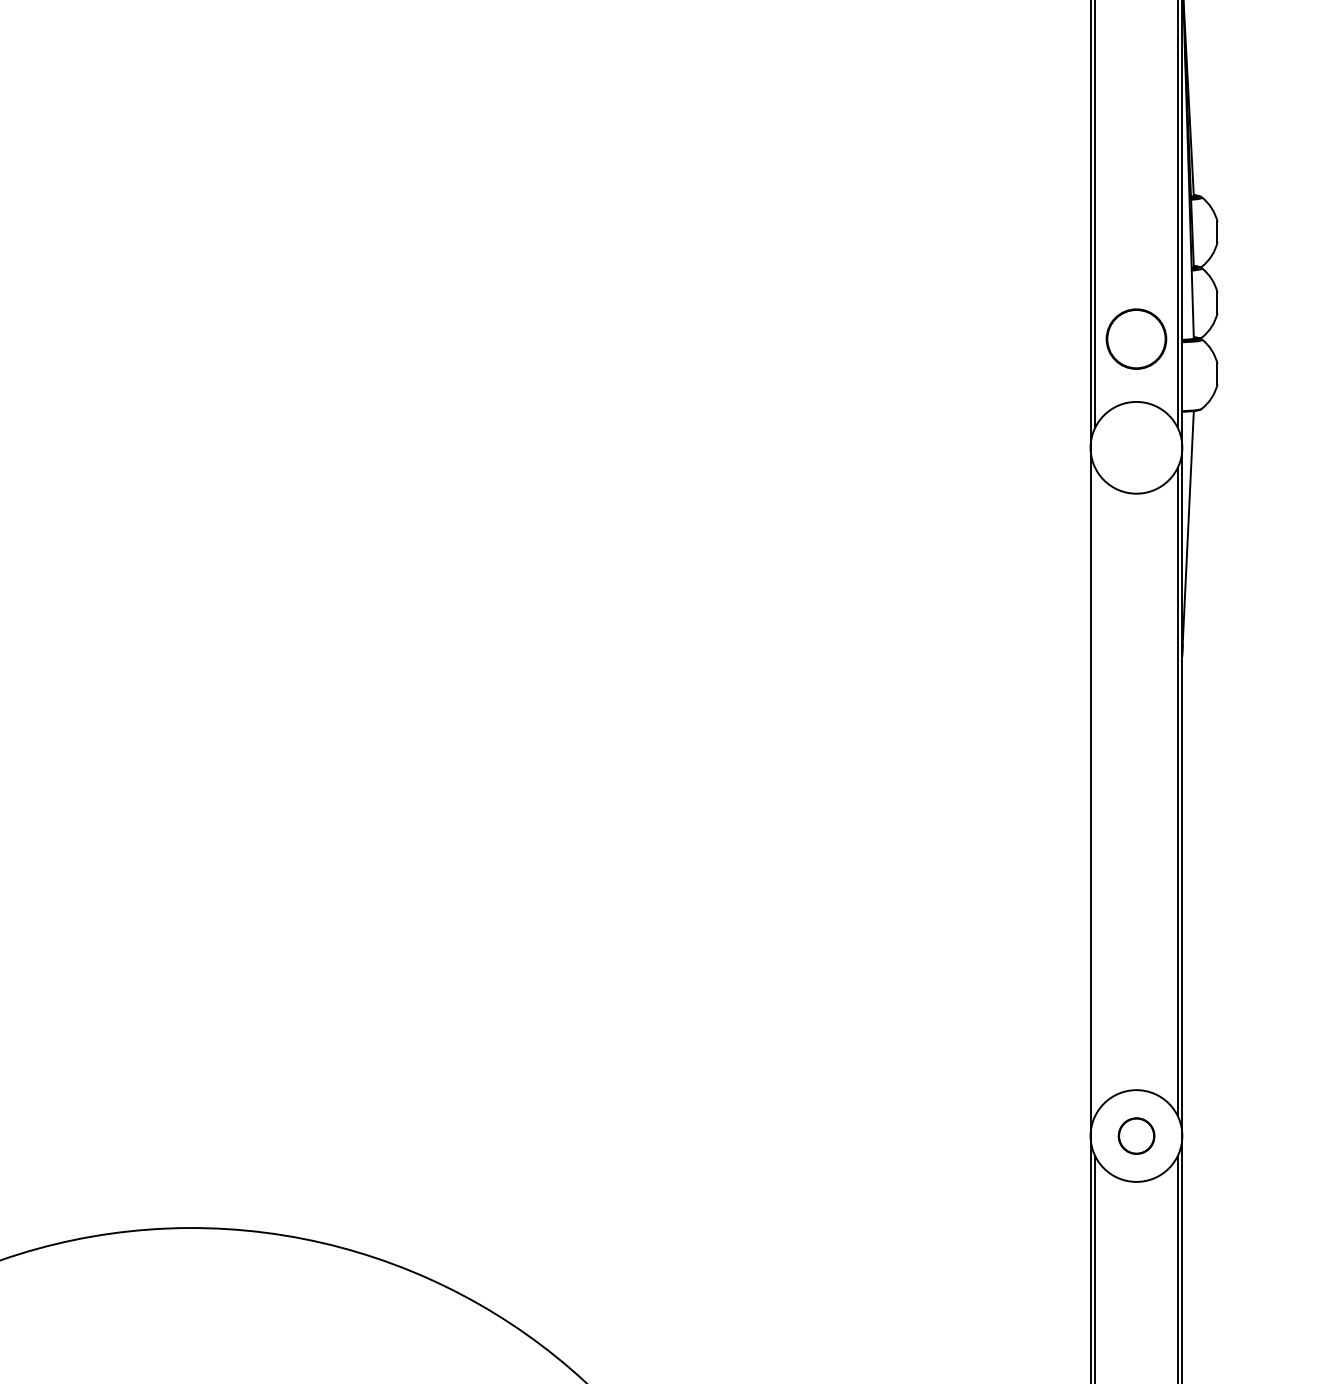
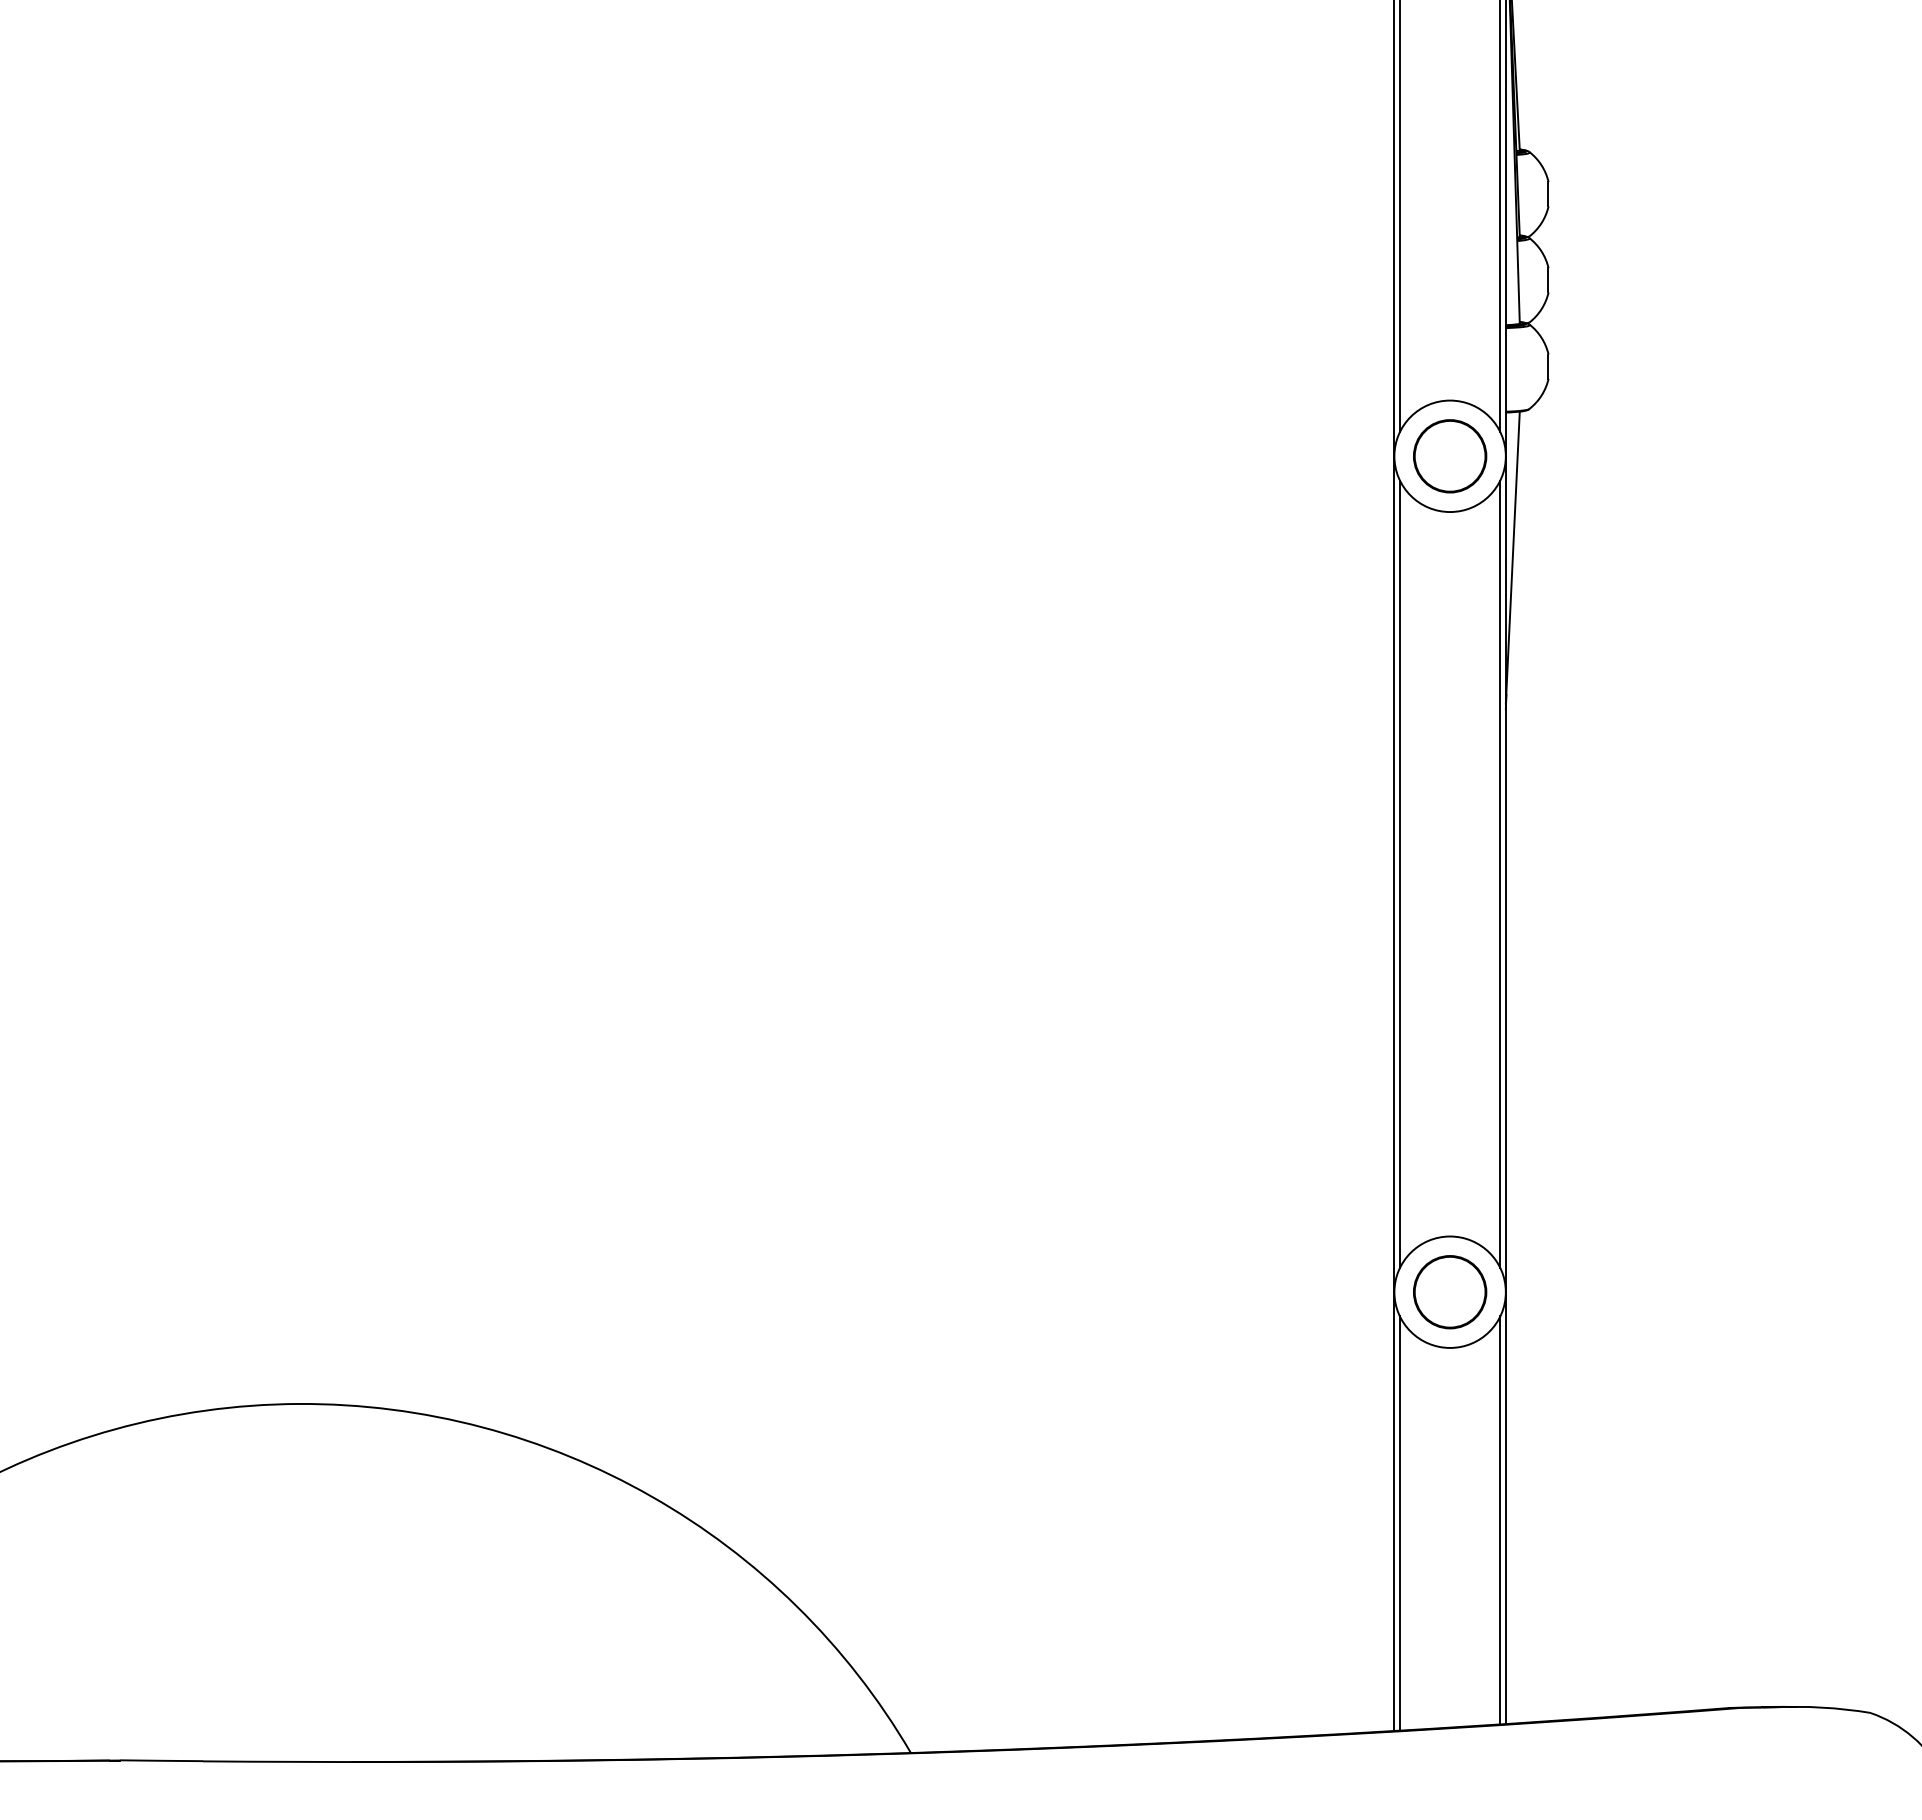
circle: (1136, 339) -> (1450, 456), moved
line: (1094, 791) -> (1399, 873), added
circle: (1136, 1136) -> (1450, 1292), size x1.67

